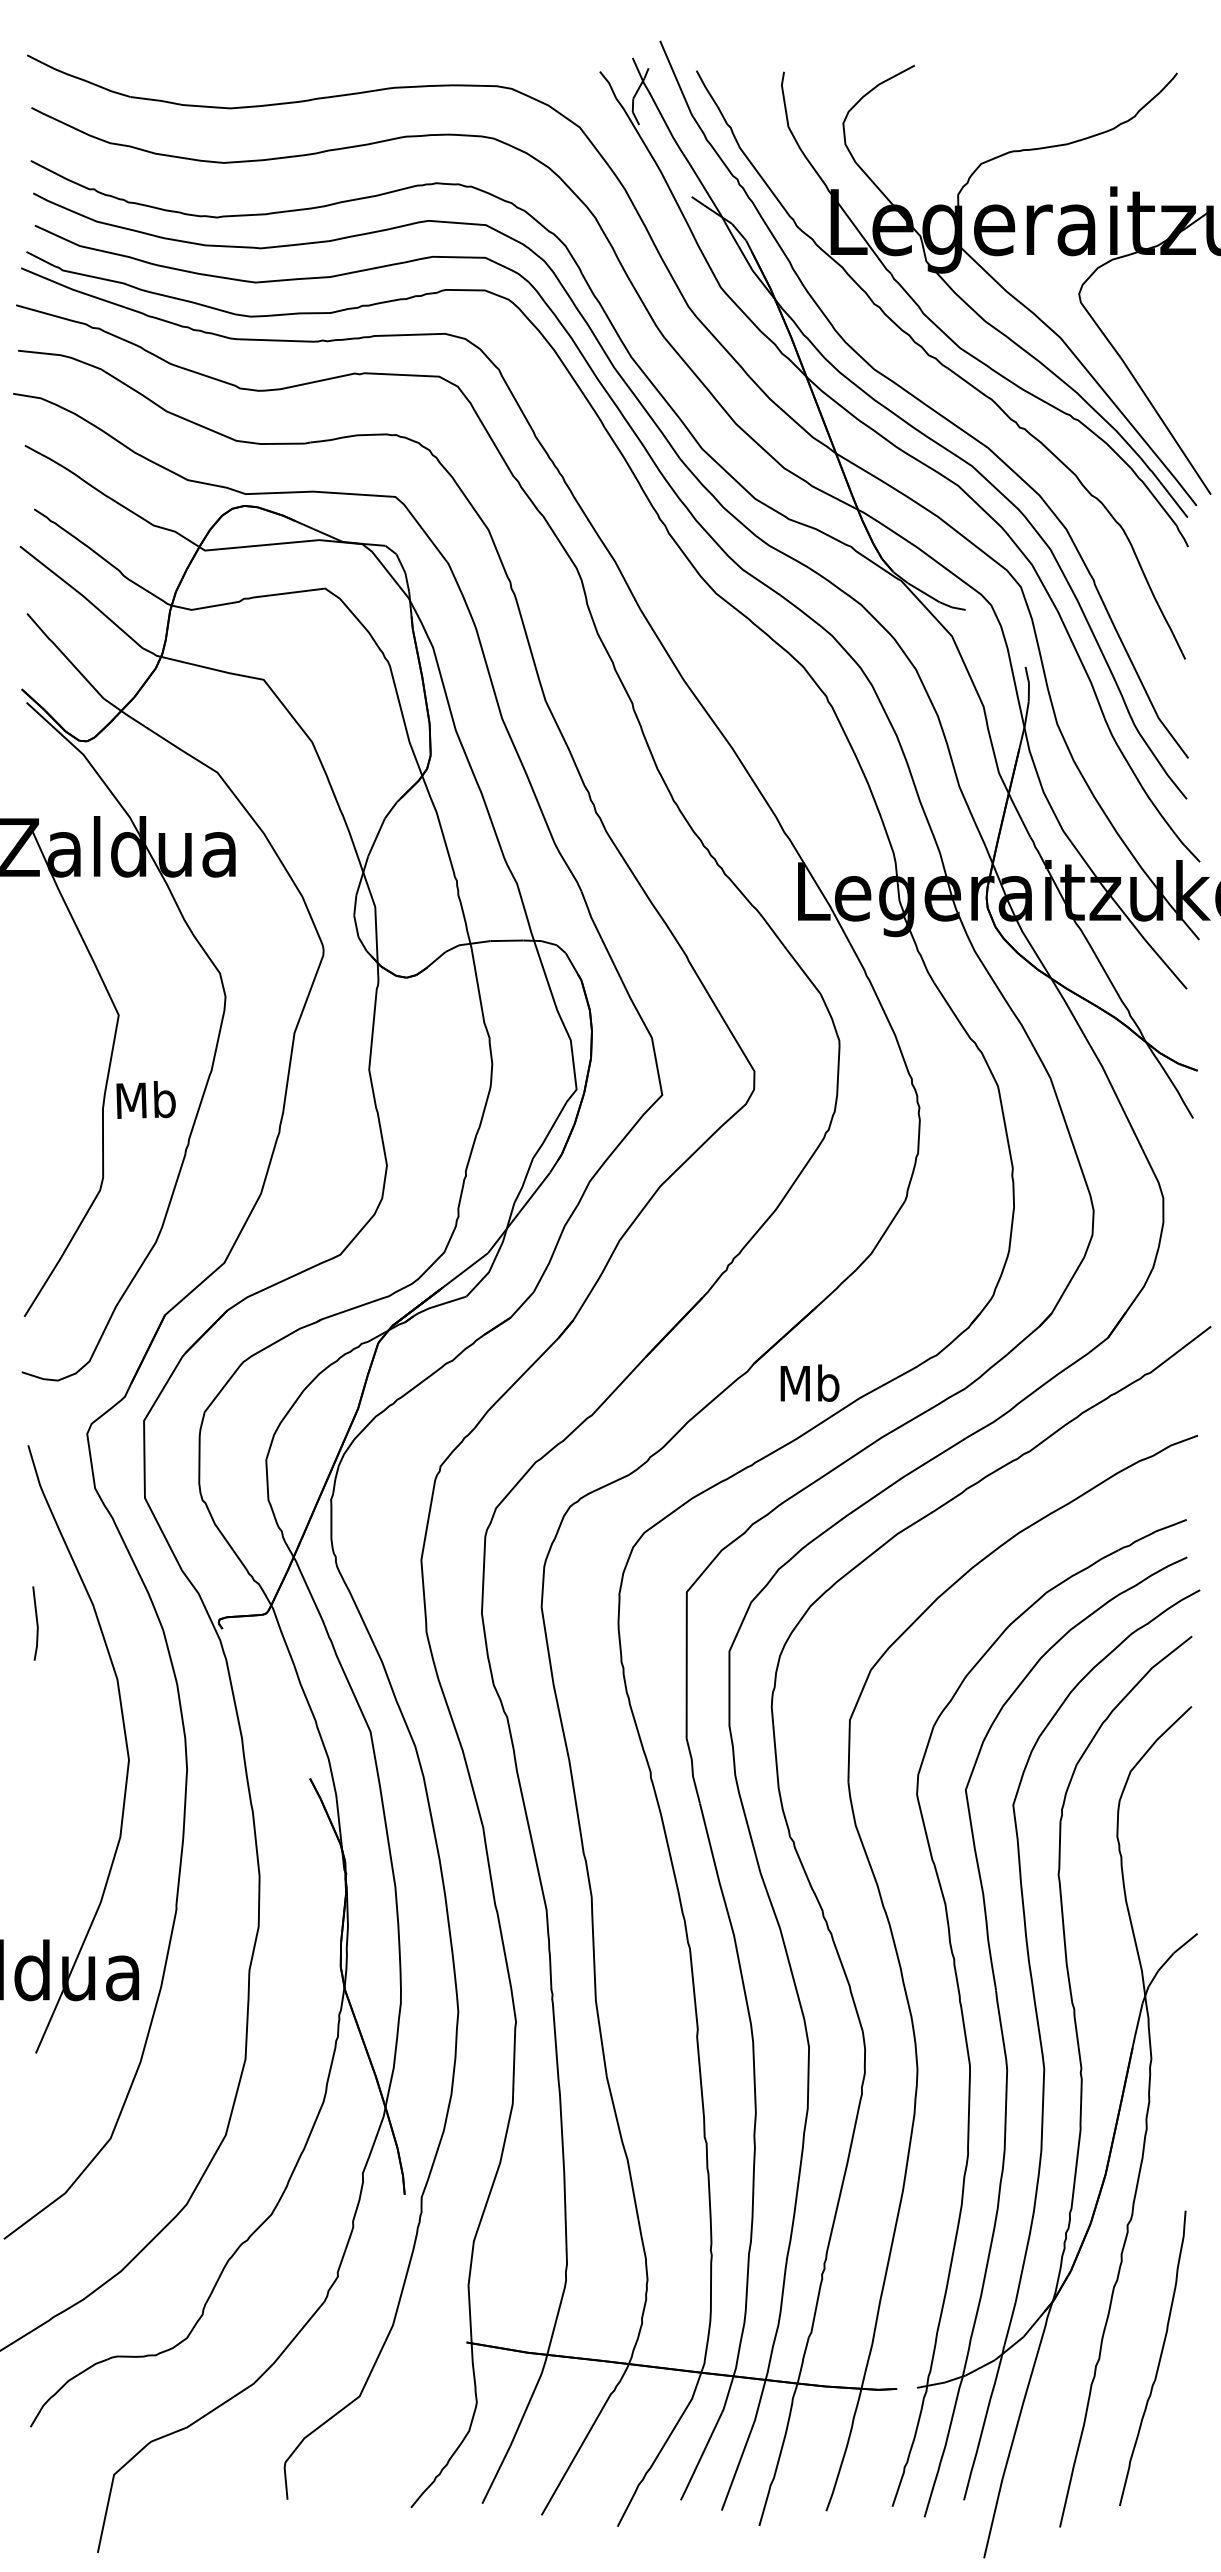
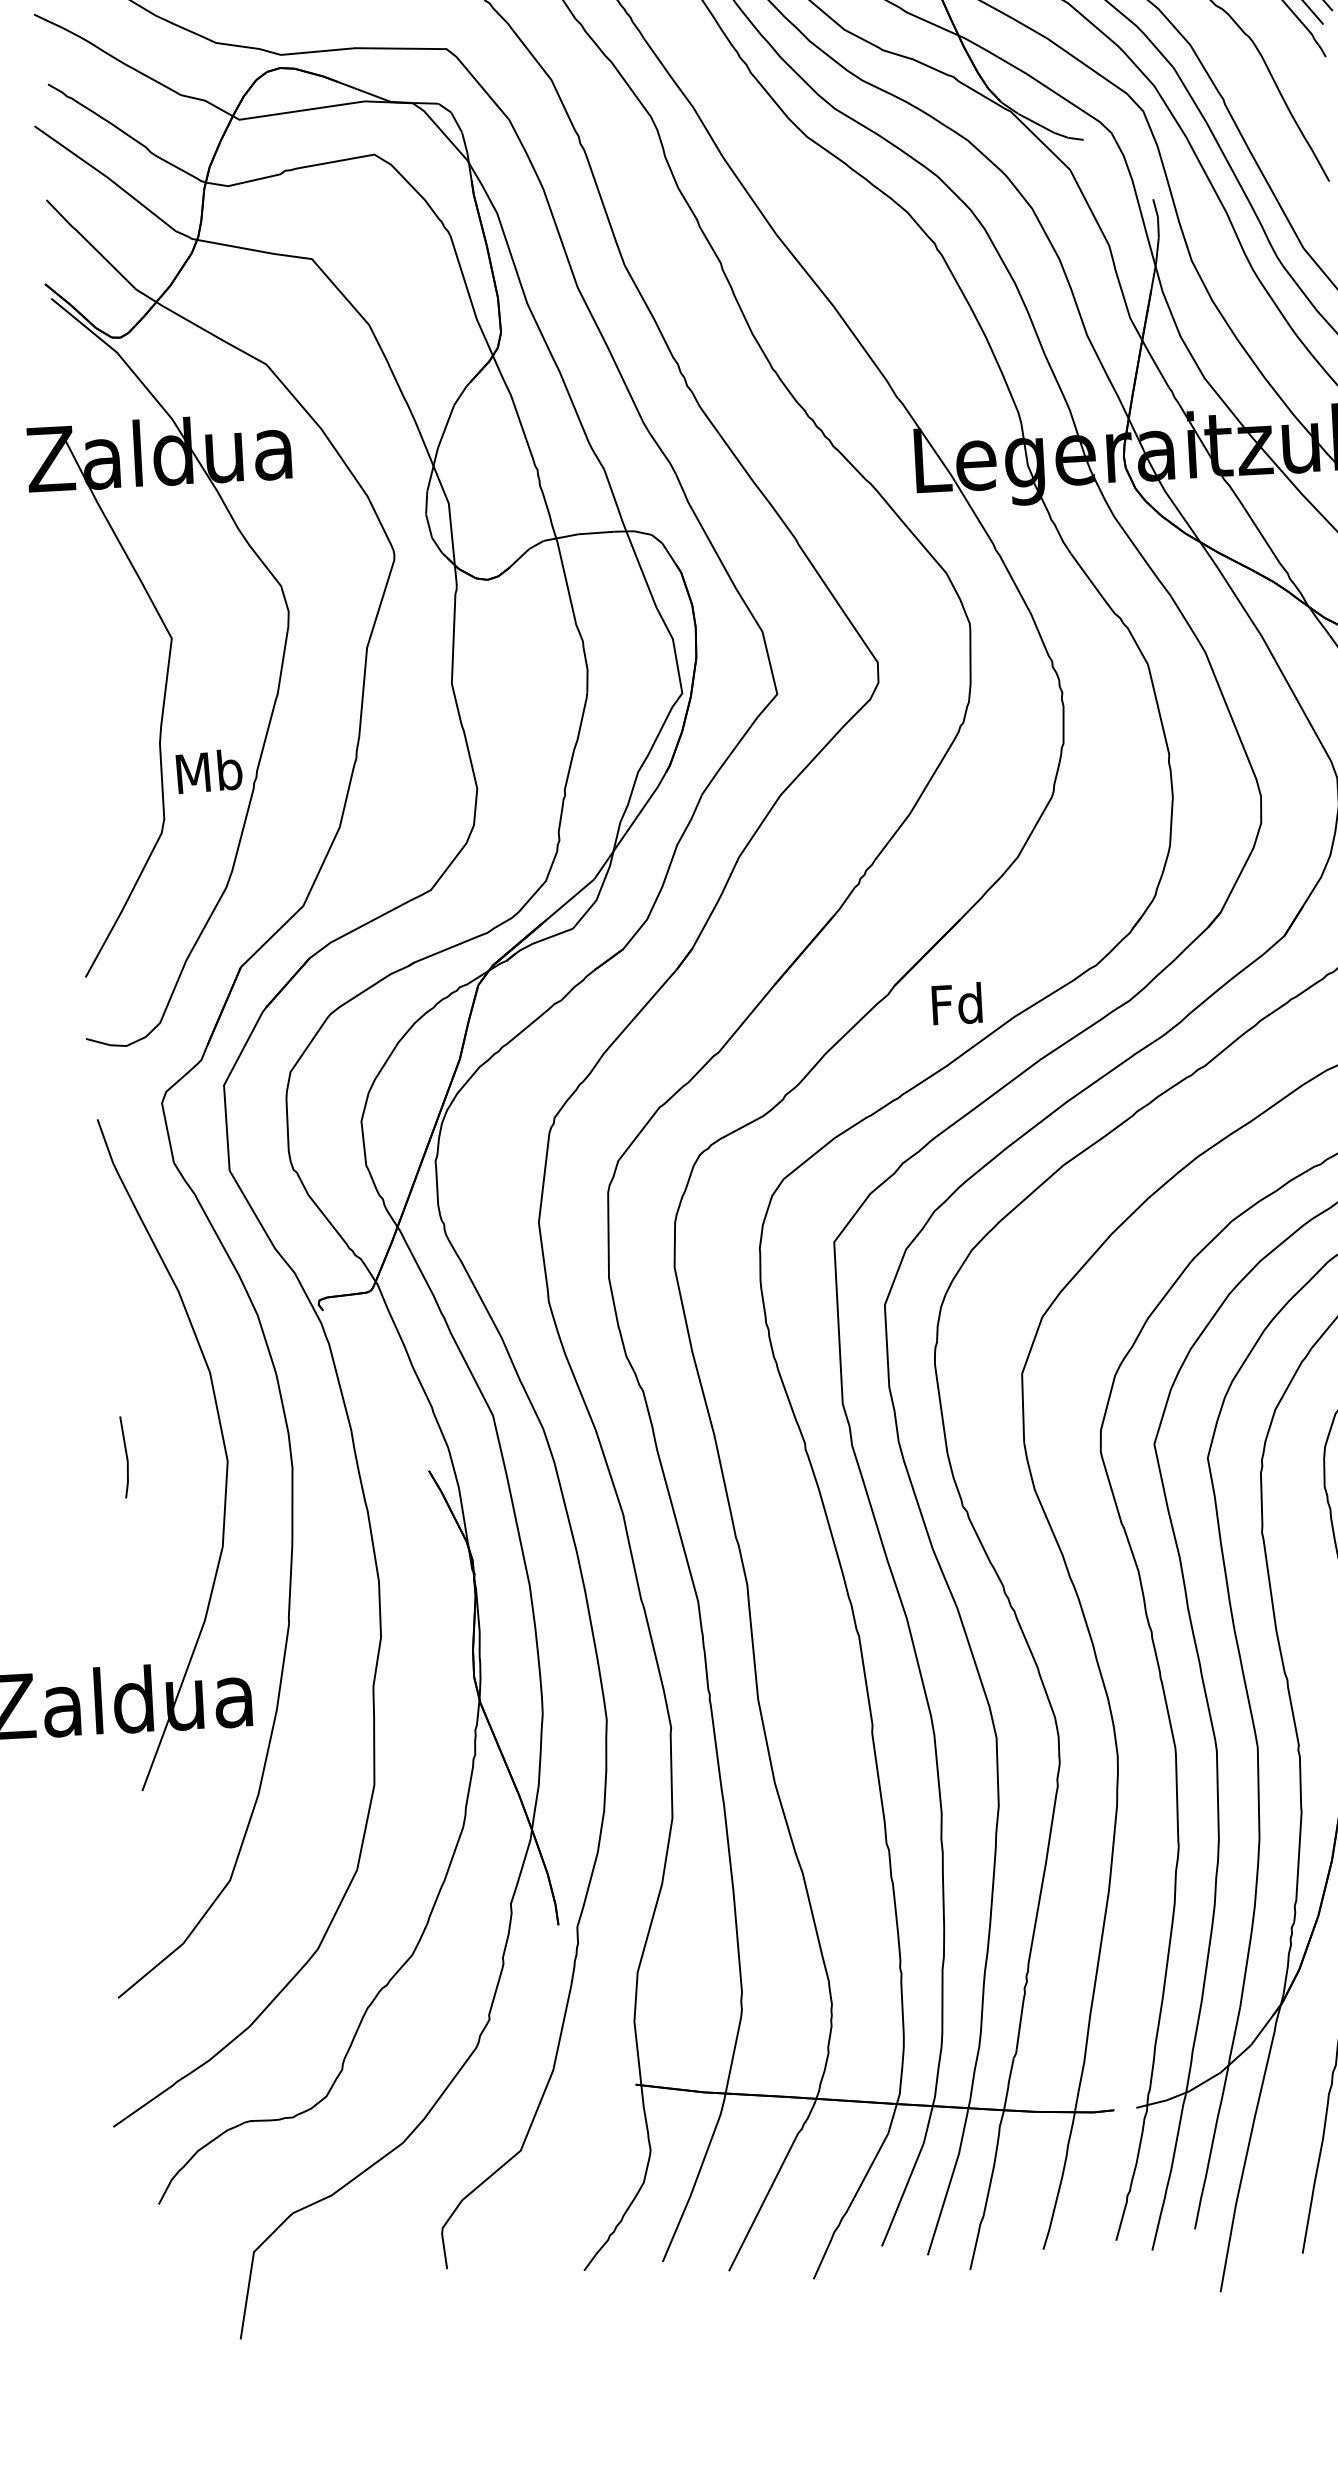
text: (145, 1099) -> (208, 770), moved
text: (809, 1382) -> (957, 1003), Mb -> Fd
line: (36, 1623) -> (126, 1457), moved

